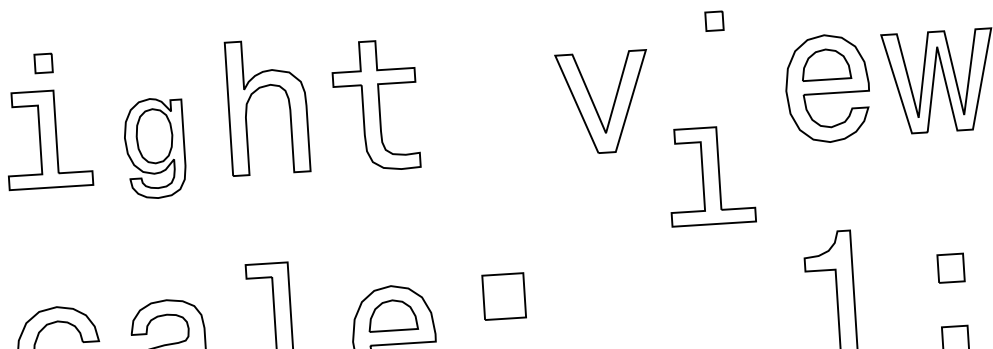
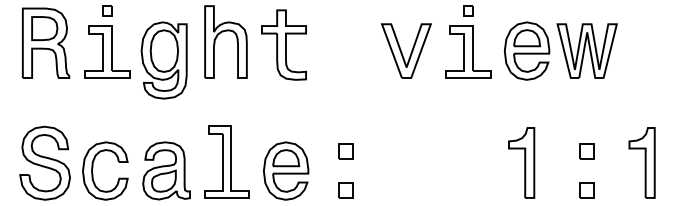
part: (153, 148) -> (163, 60), size x1.43
part: (710, 174) -> (468, 51), moved
part: (502, 296) -> (345, 151), size x0.62

